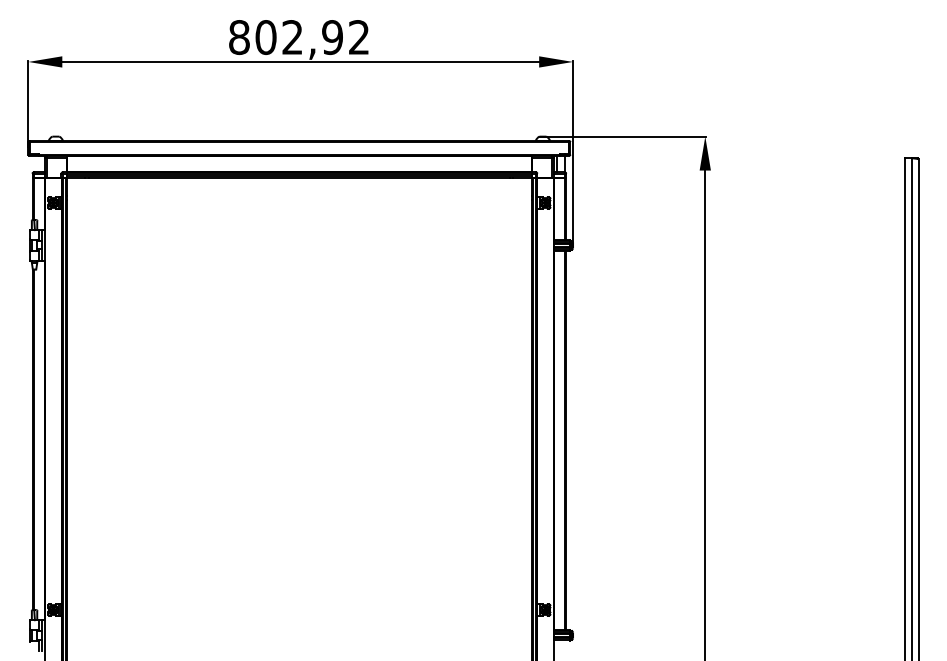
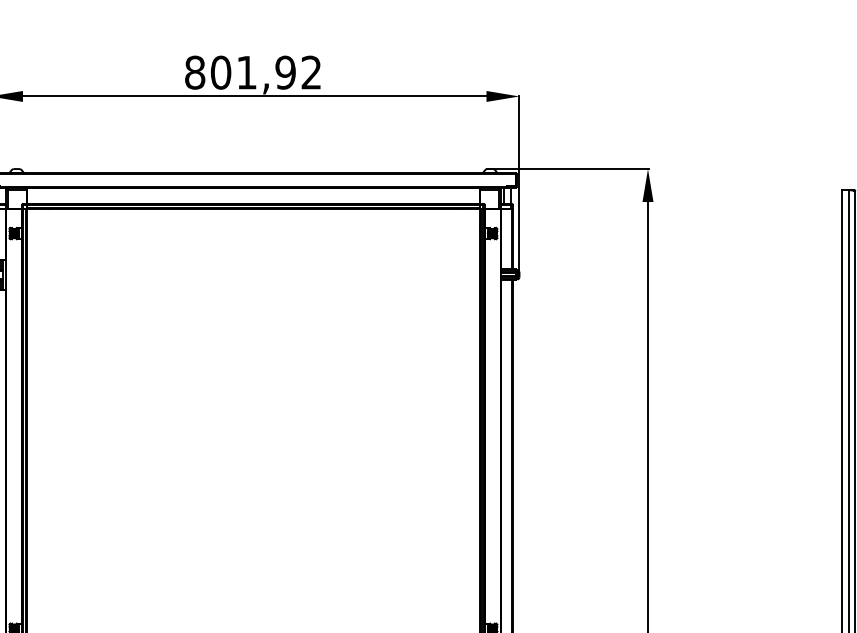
text: (292, 37) -> (246, 72), 802,92 -> 801,92

